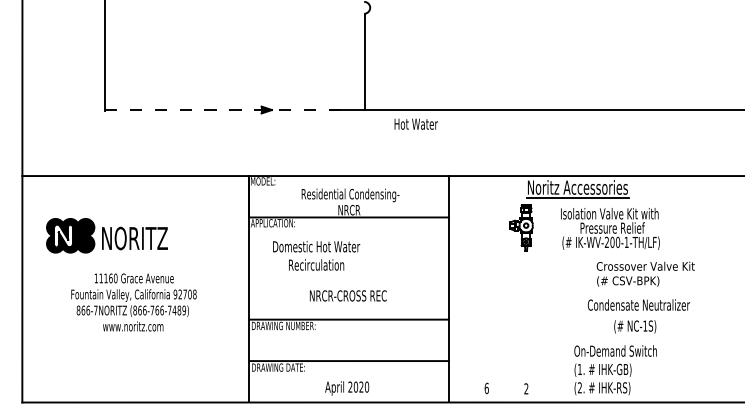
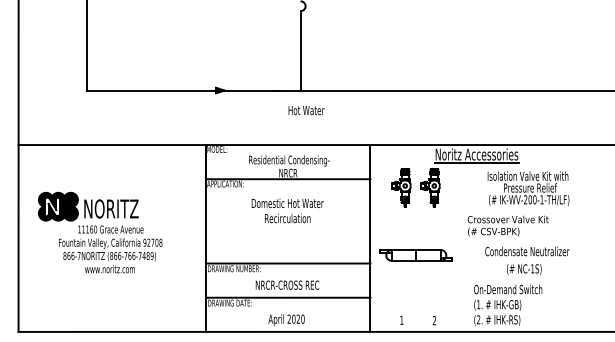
line: (222, 110) -> (183, 90), dashed -> solid
text: (415, 123) -> (305, 109), moved
part: (486, 227) -> (401, 187), added
part: (610, 228) -> (528, 188), moved
part: (106, 235) -> (87, 206), moved
part: (316, 255) -> (287, 210), moved
text: (645, 273) -> (508, 225), moved
text: (348, 295) -> (287, 284), moved
part: (504, 309) -> (416, 255), added
text: (486, 388) -> (401, 320), 6 -> 1

